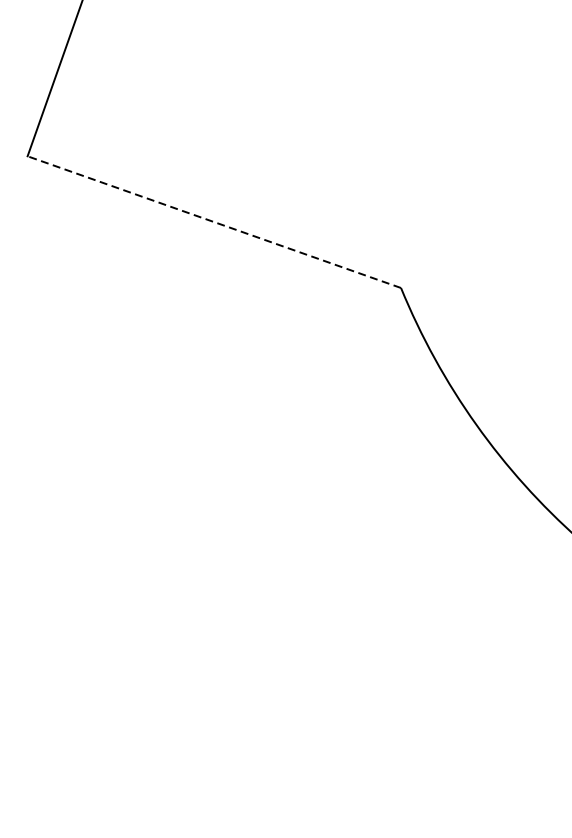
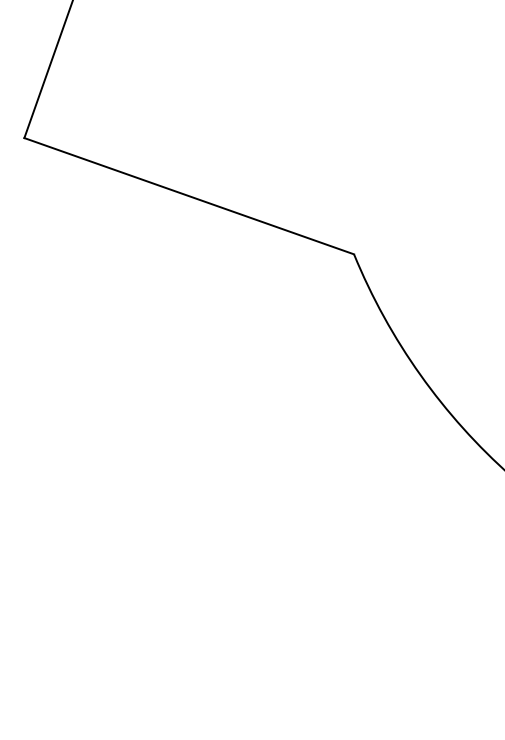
line: (214, 222) -> (189, 196), dashed -> solid

